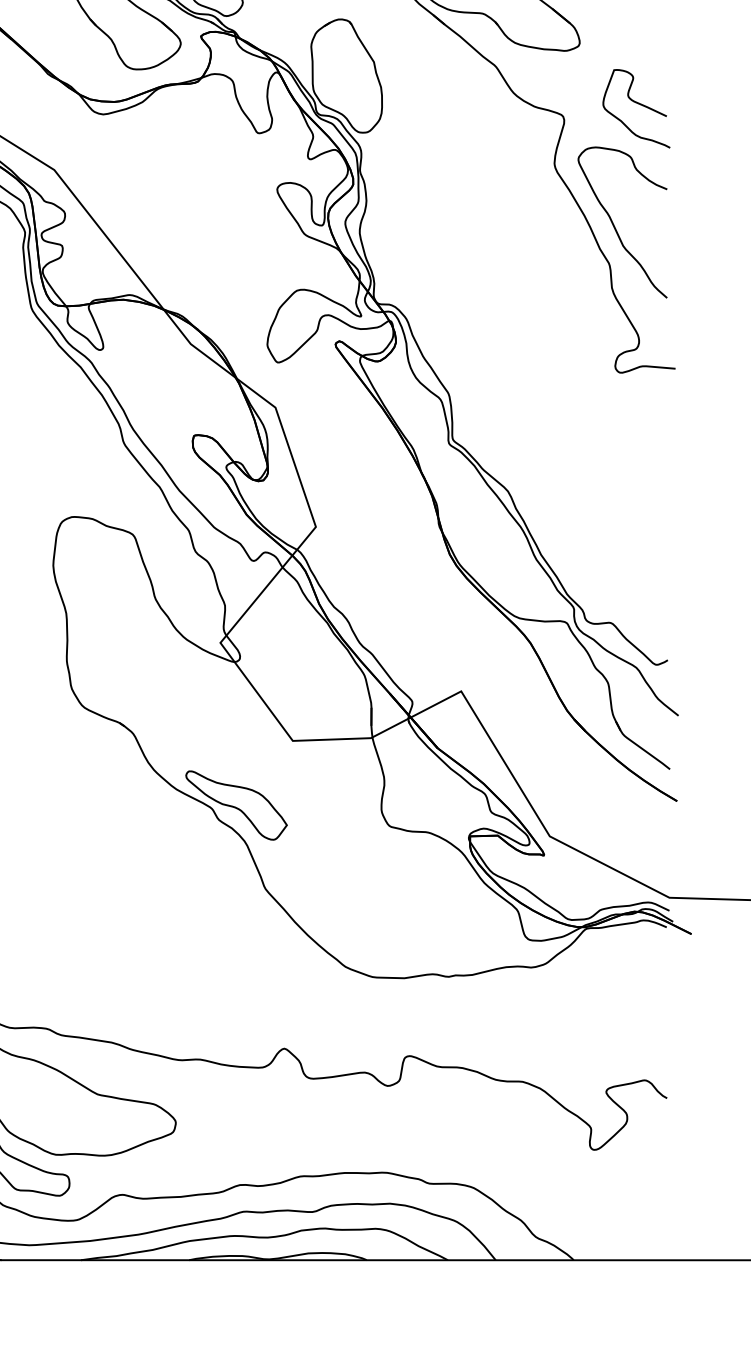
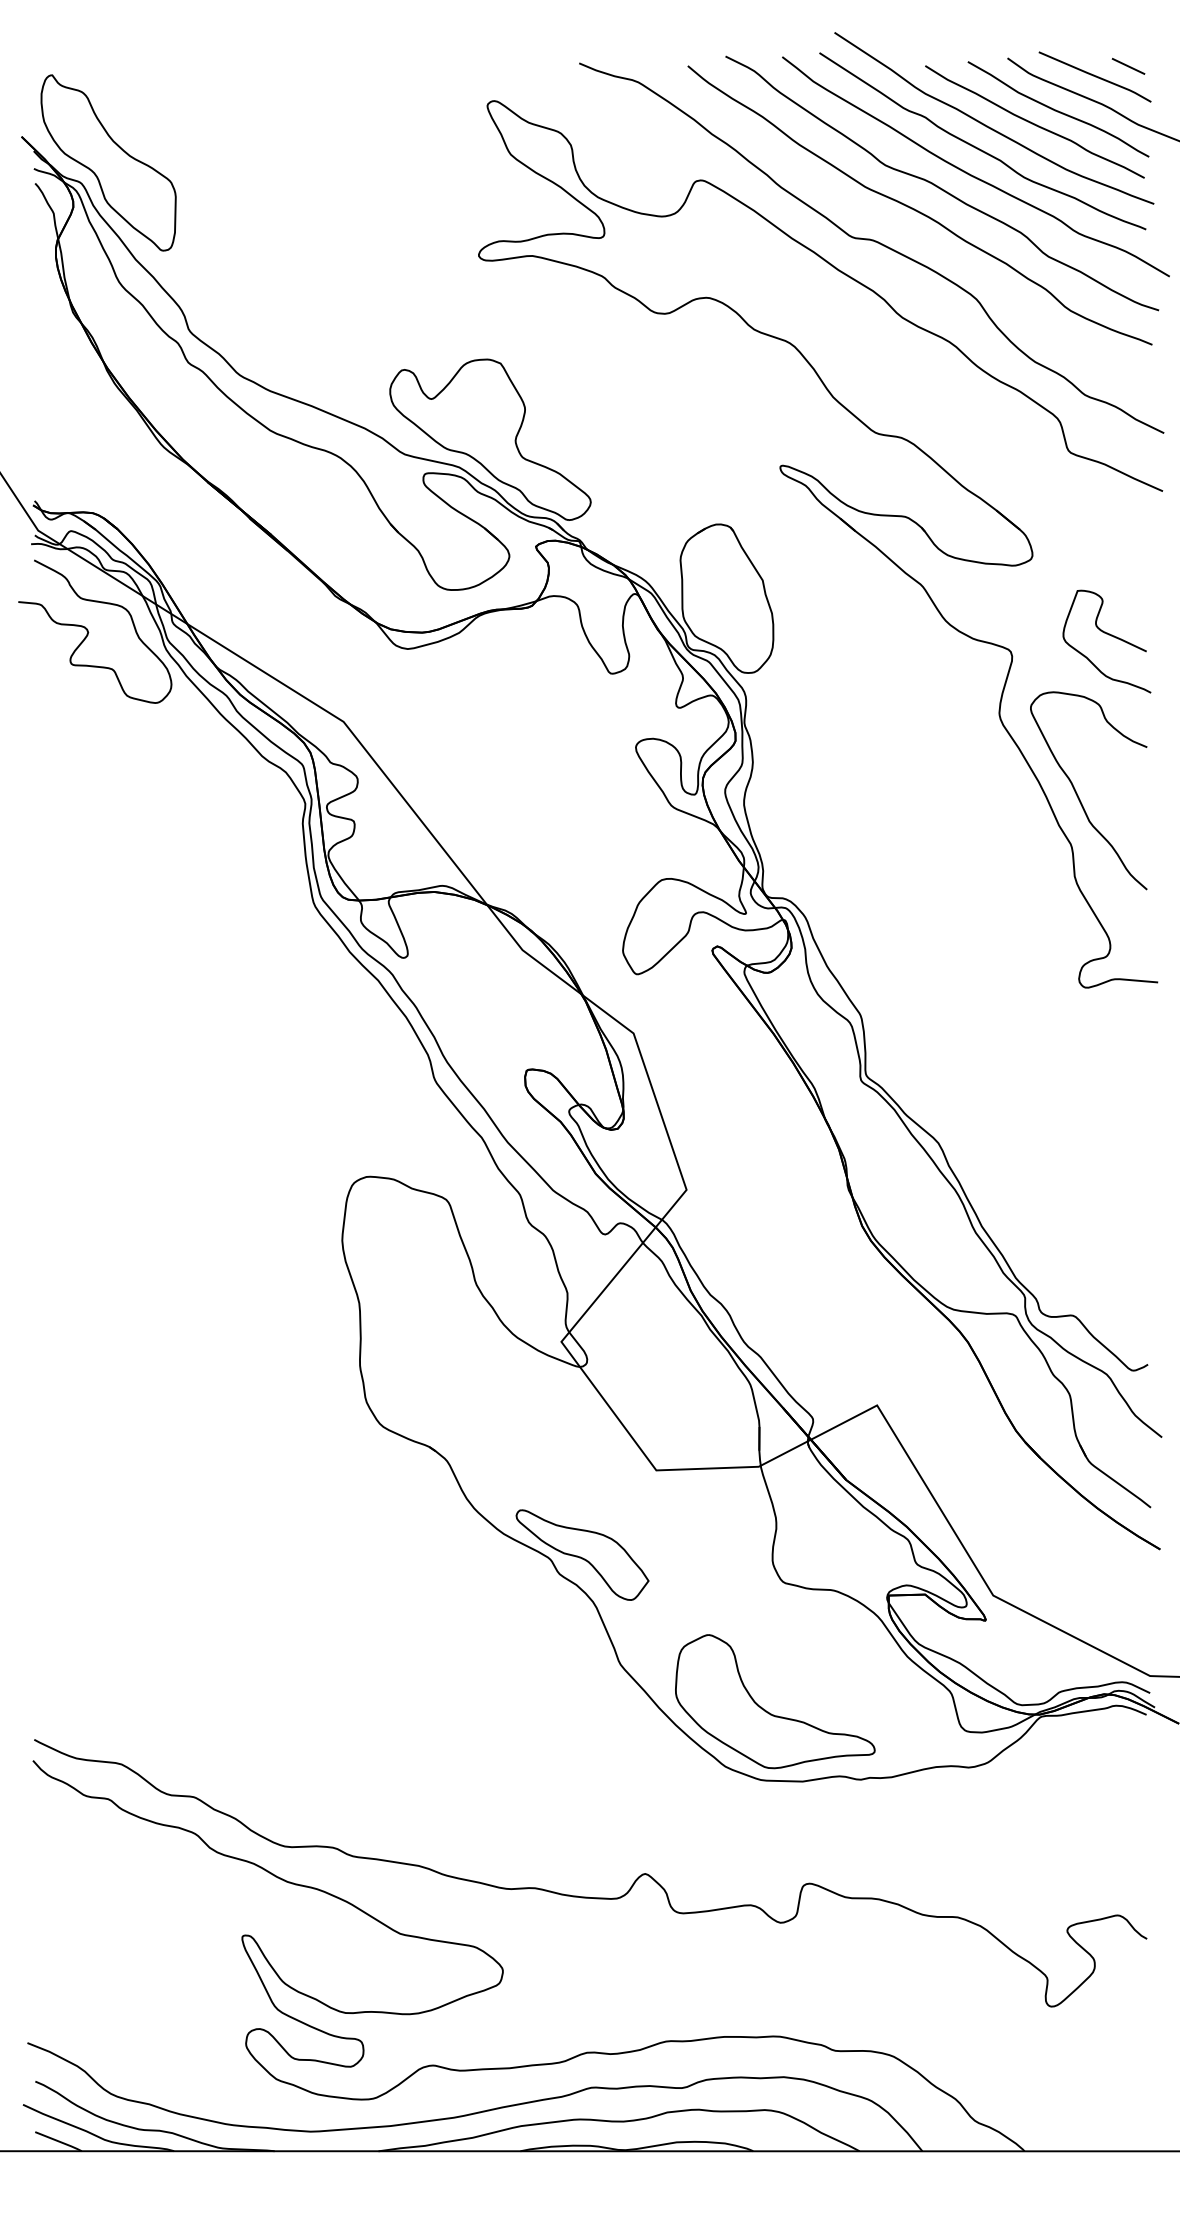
part: (378, 924) -> (768, 1711), added

